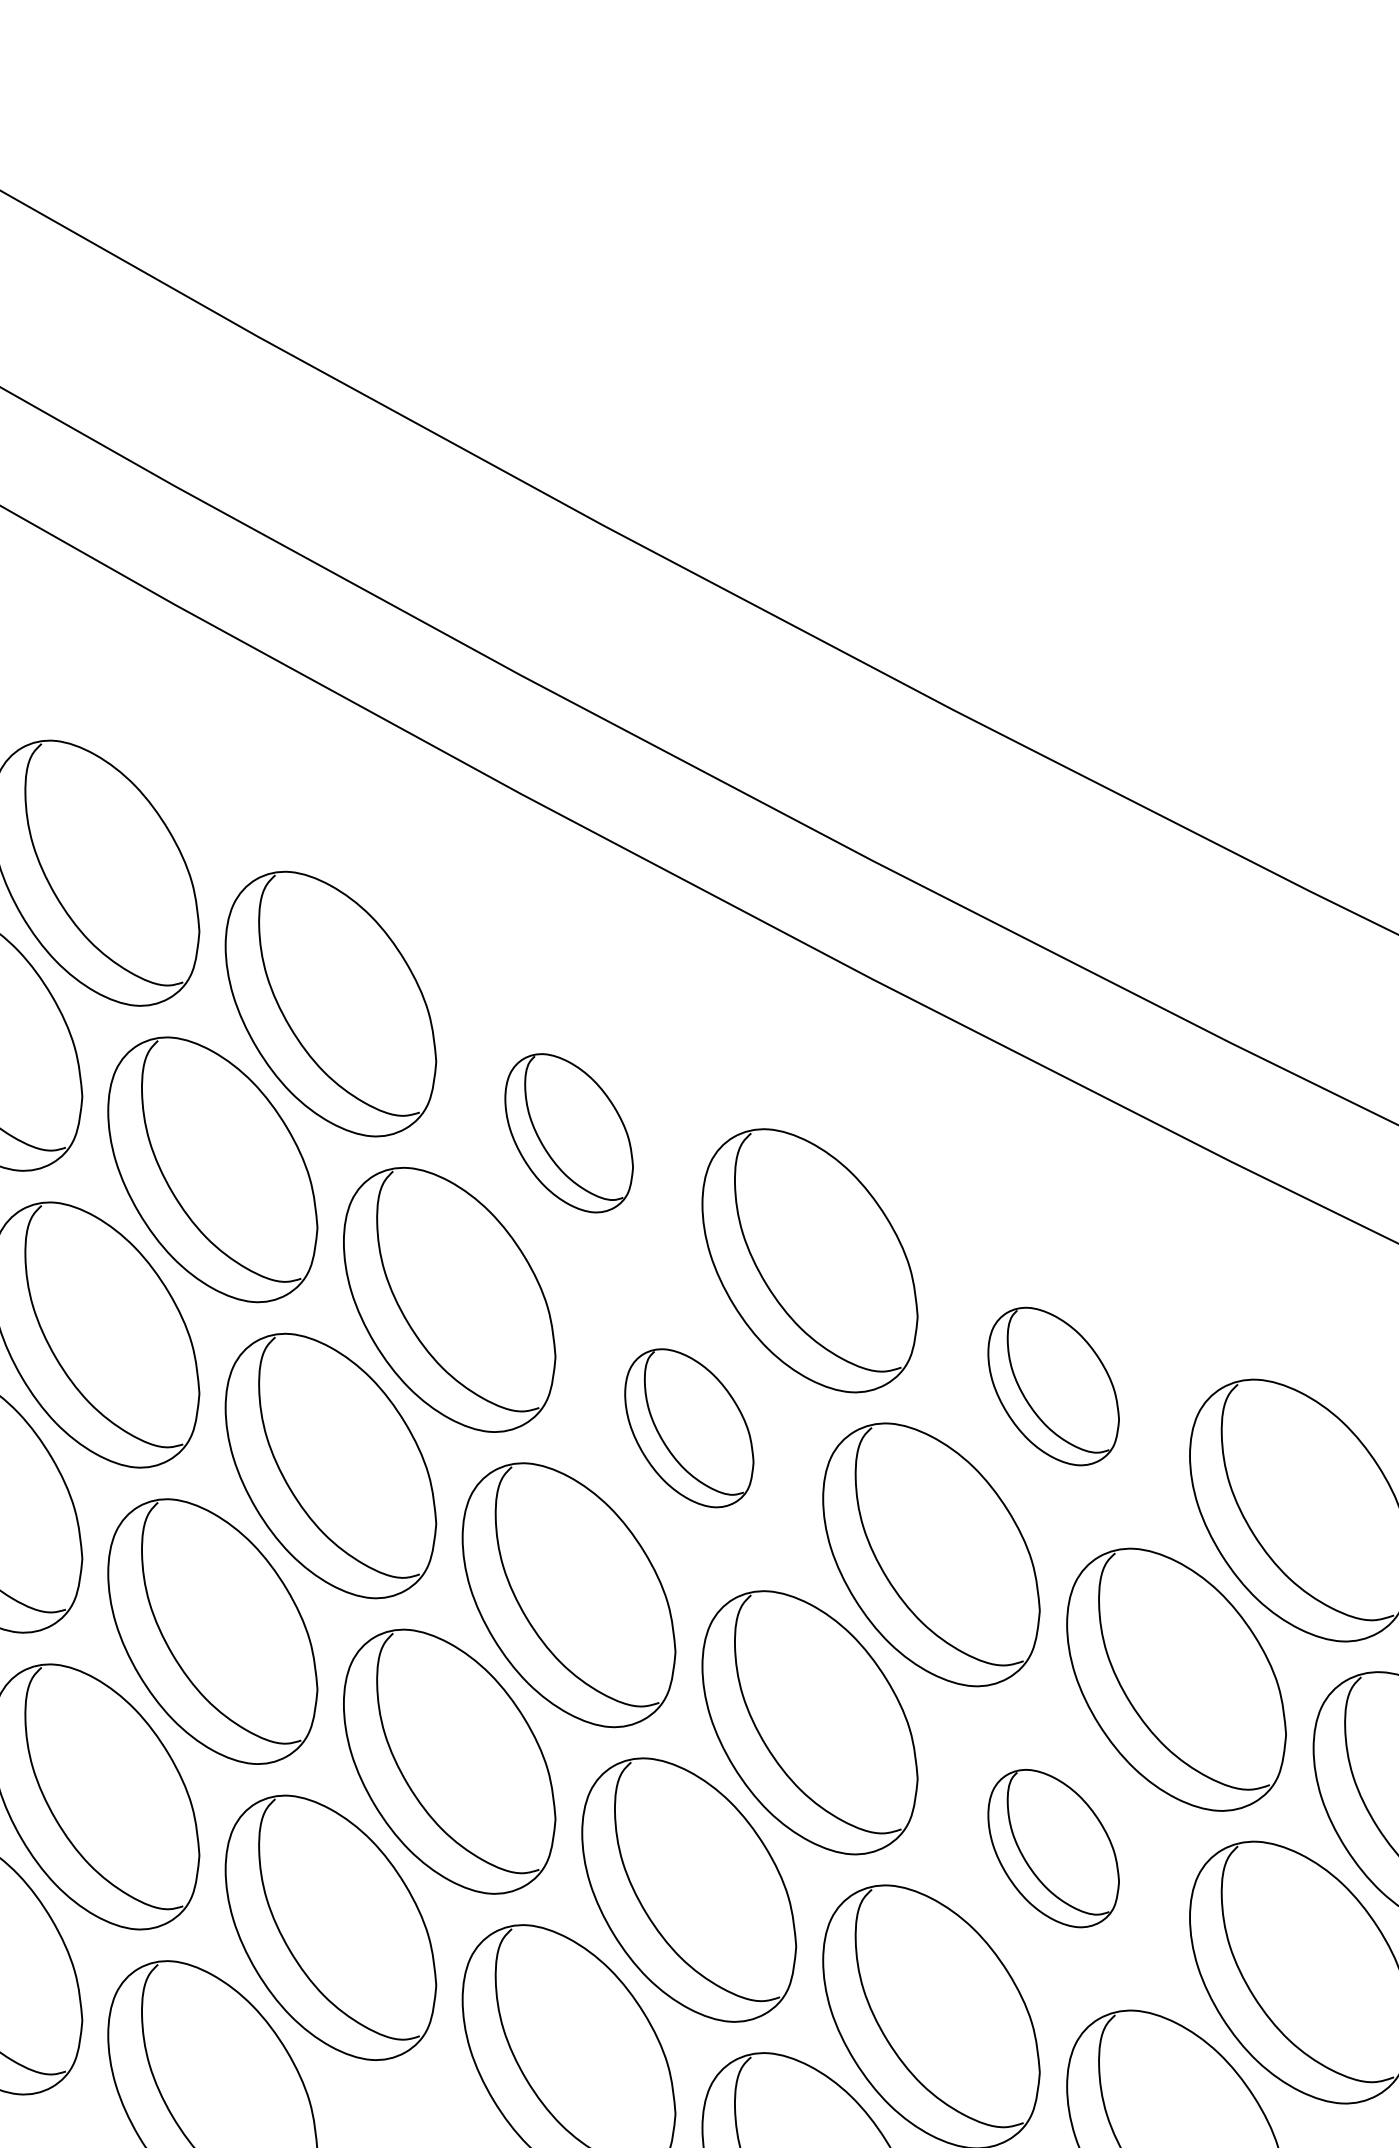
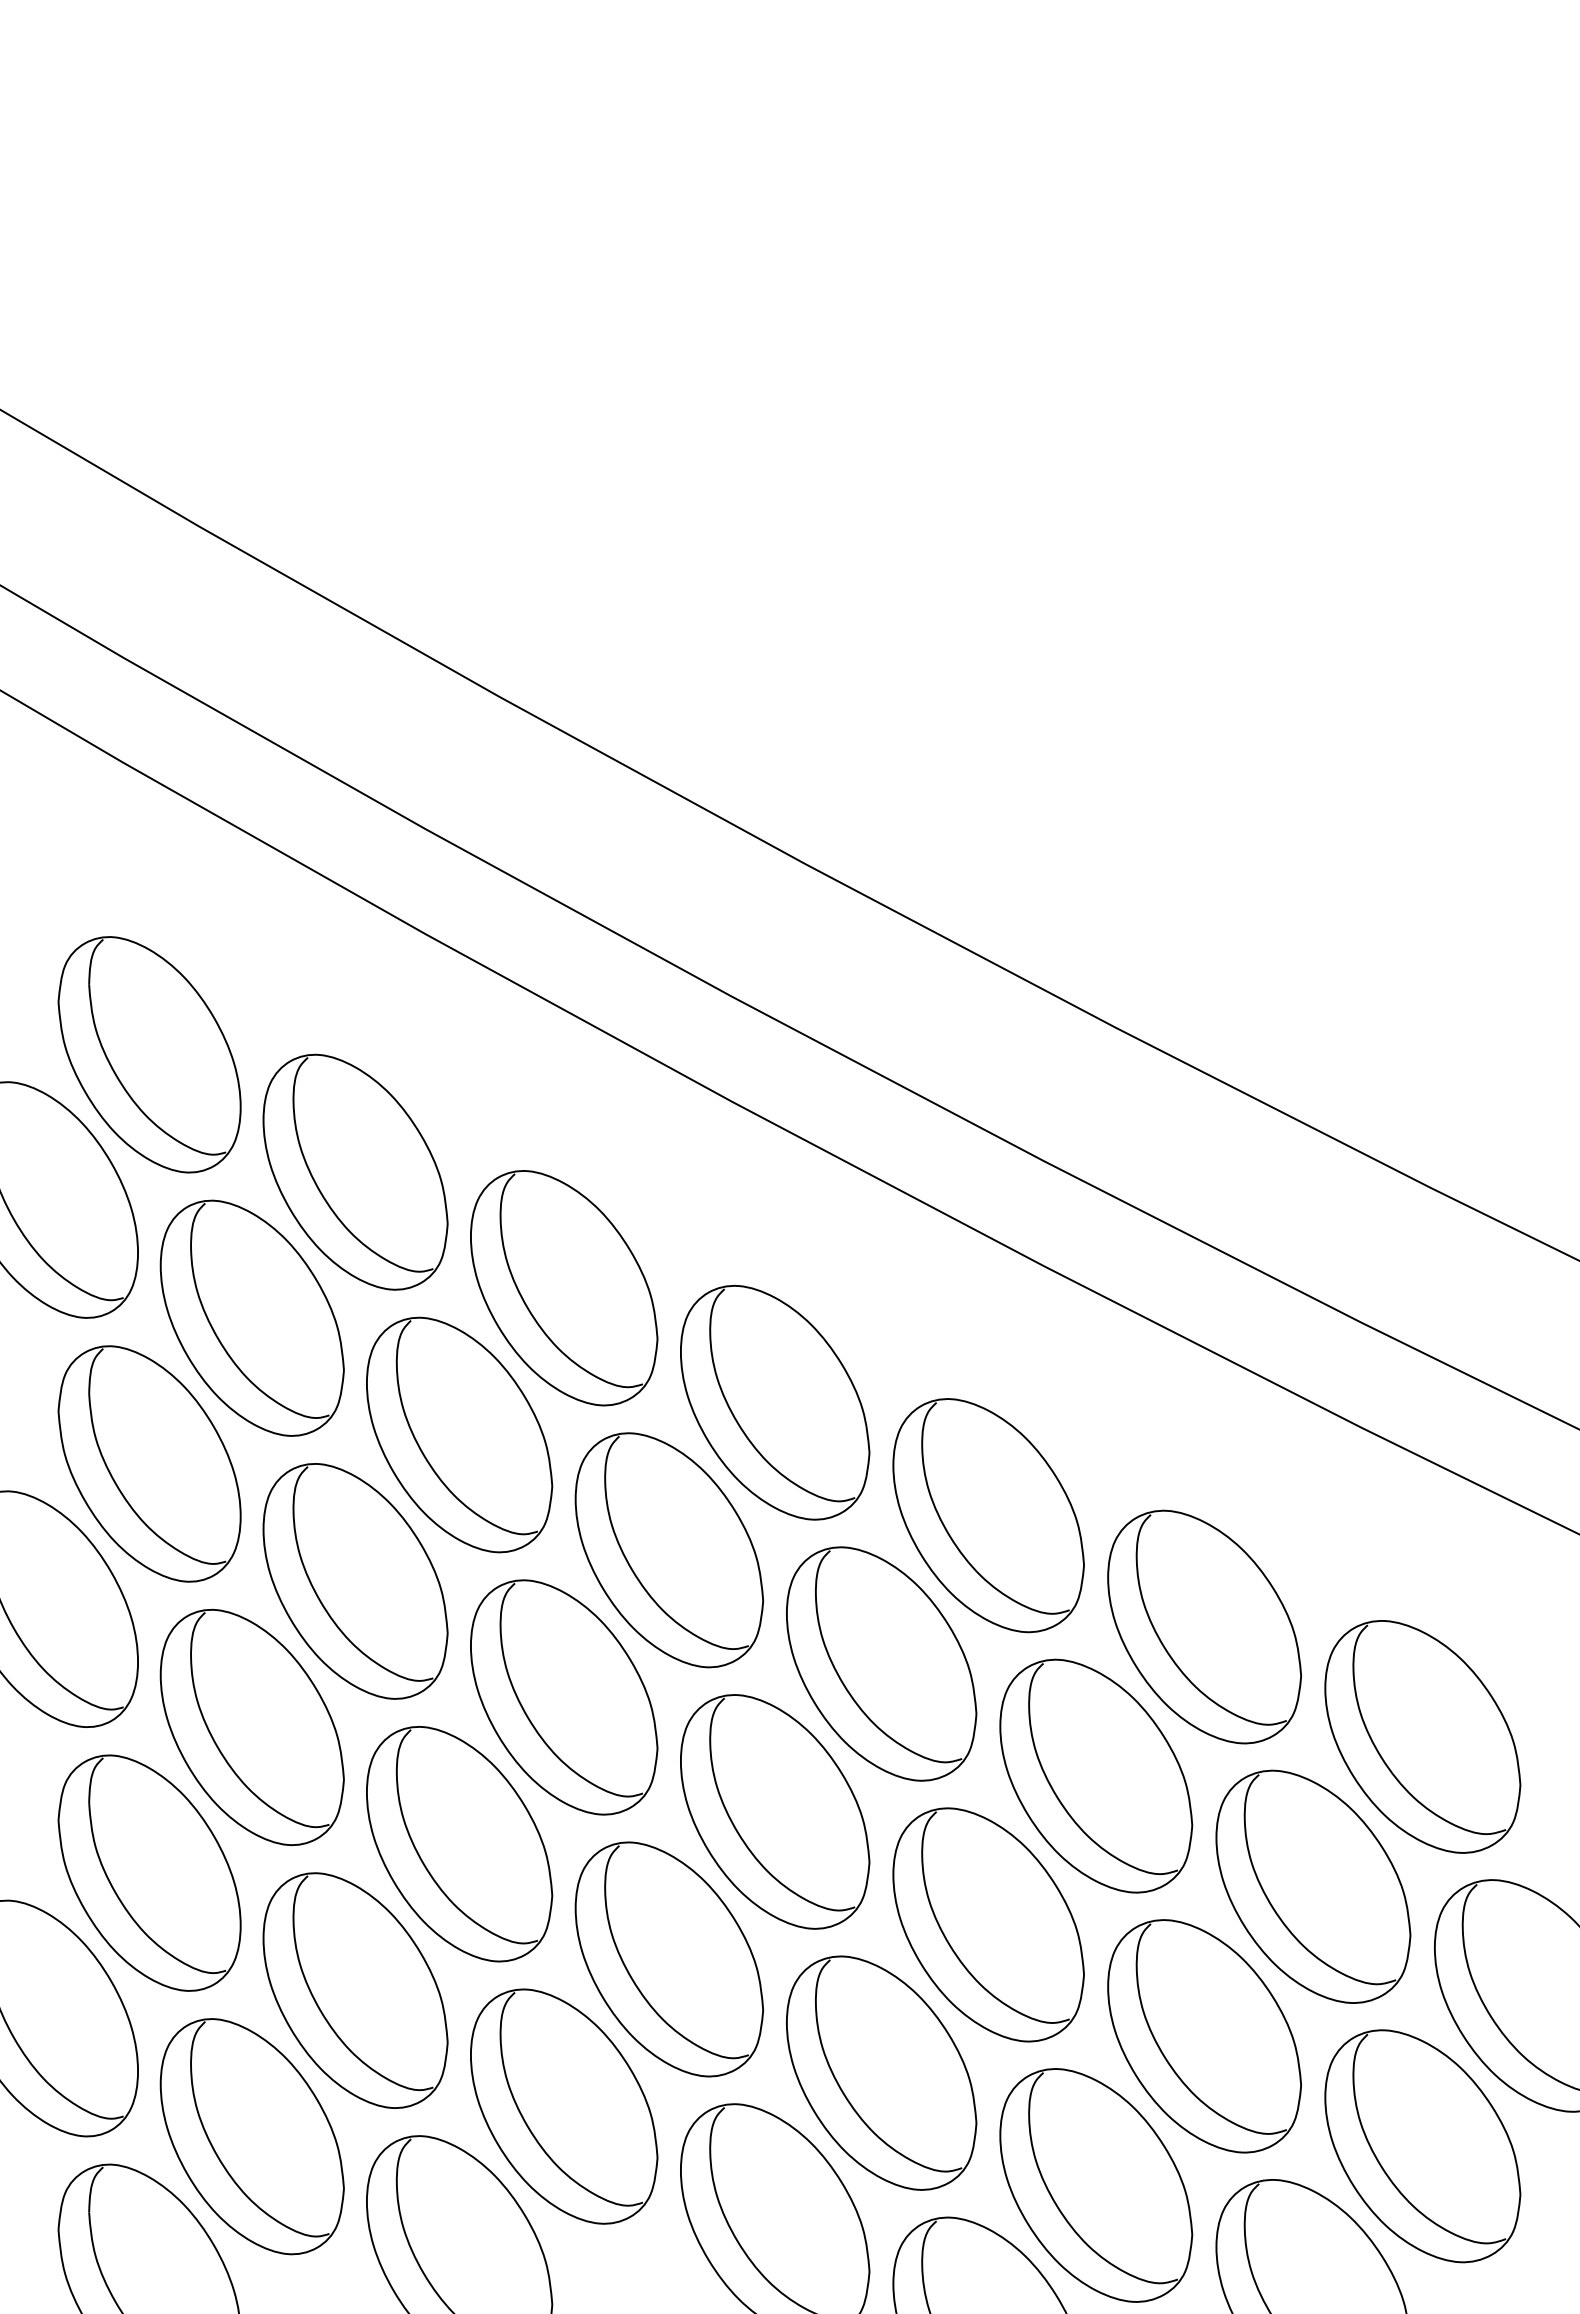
part: (569, 1133) -> (775, 1402), size x1.67
part: (1053, 1385) -> (1204, 1626), size x1.67
part: (689, 1427) -> (881, 1663), size x1.67
part: (1053, 1848) -> (1204, 2036), size x1.67

